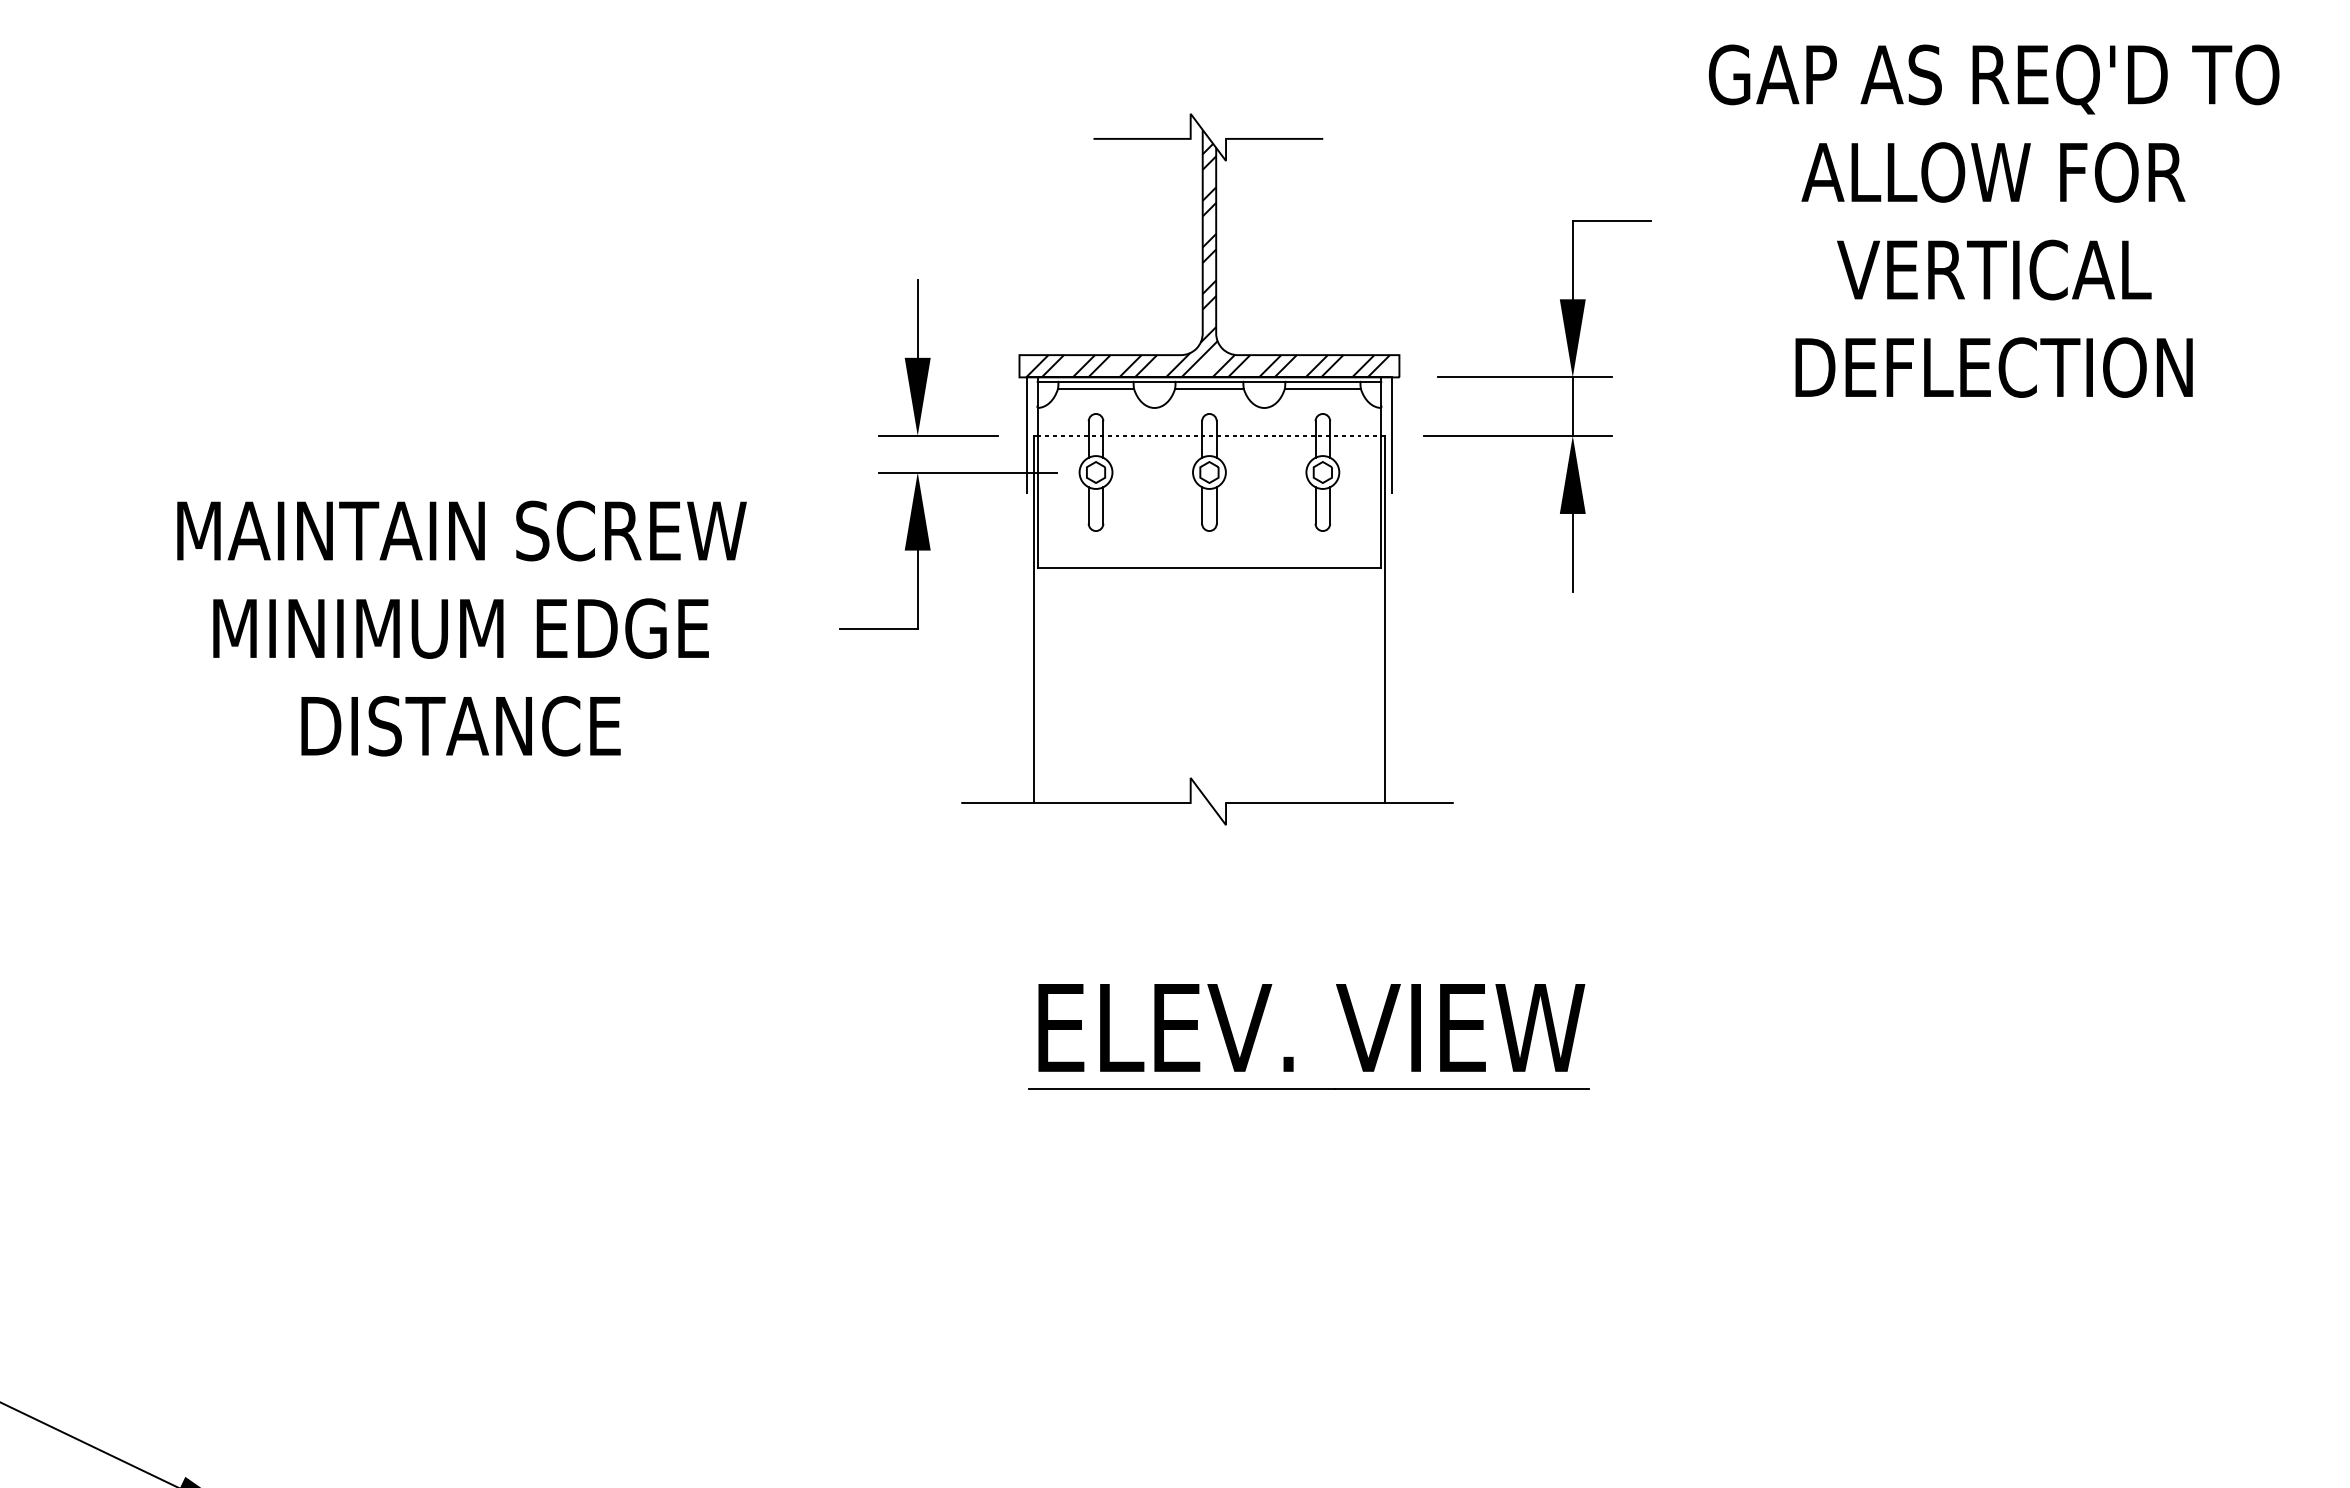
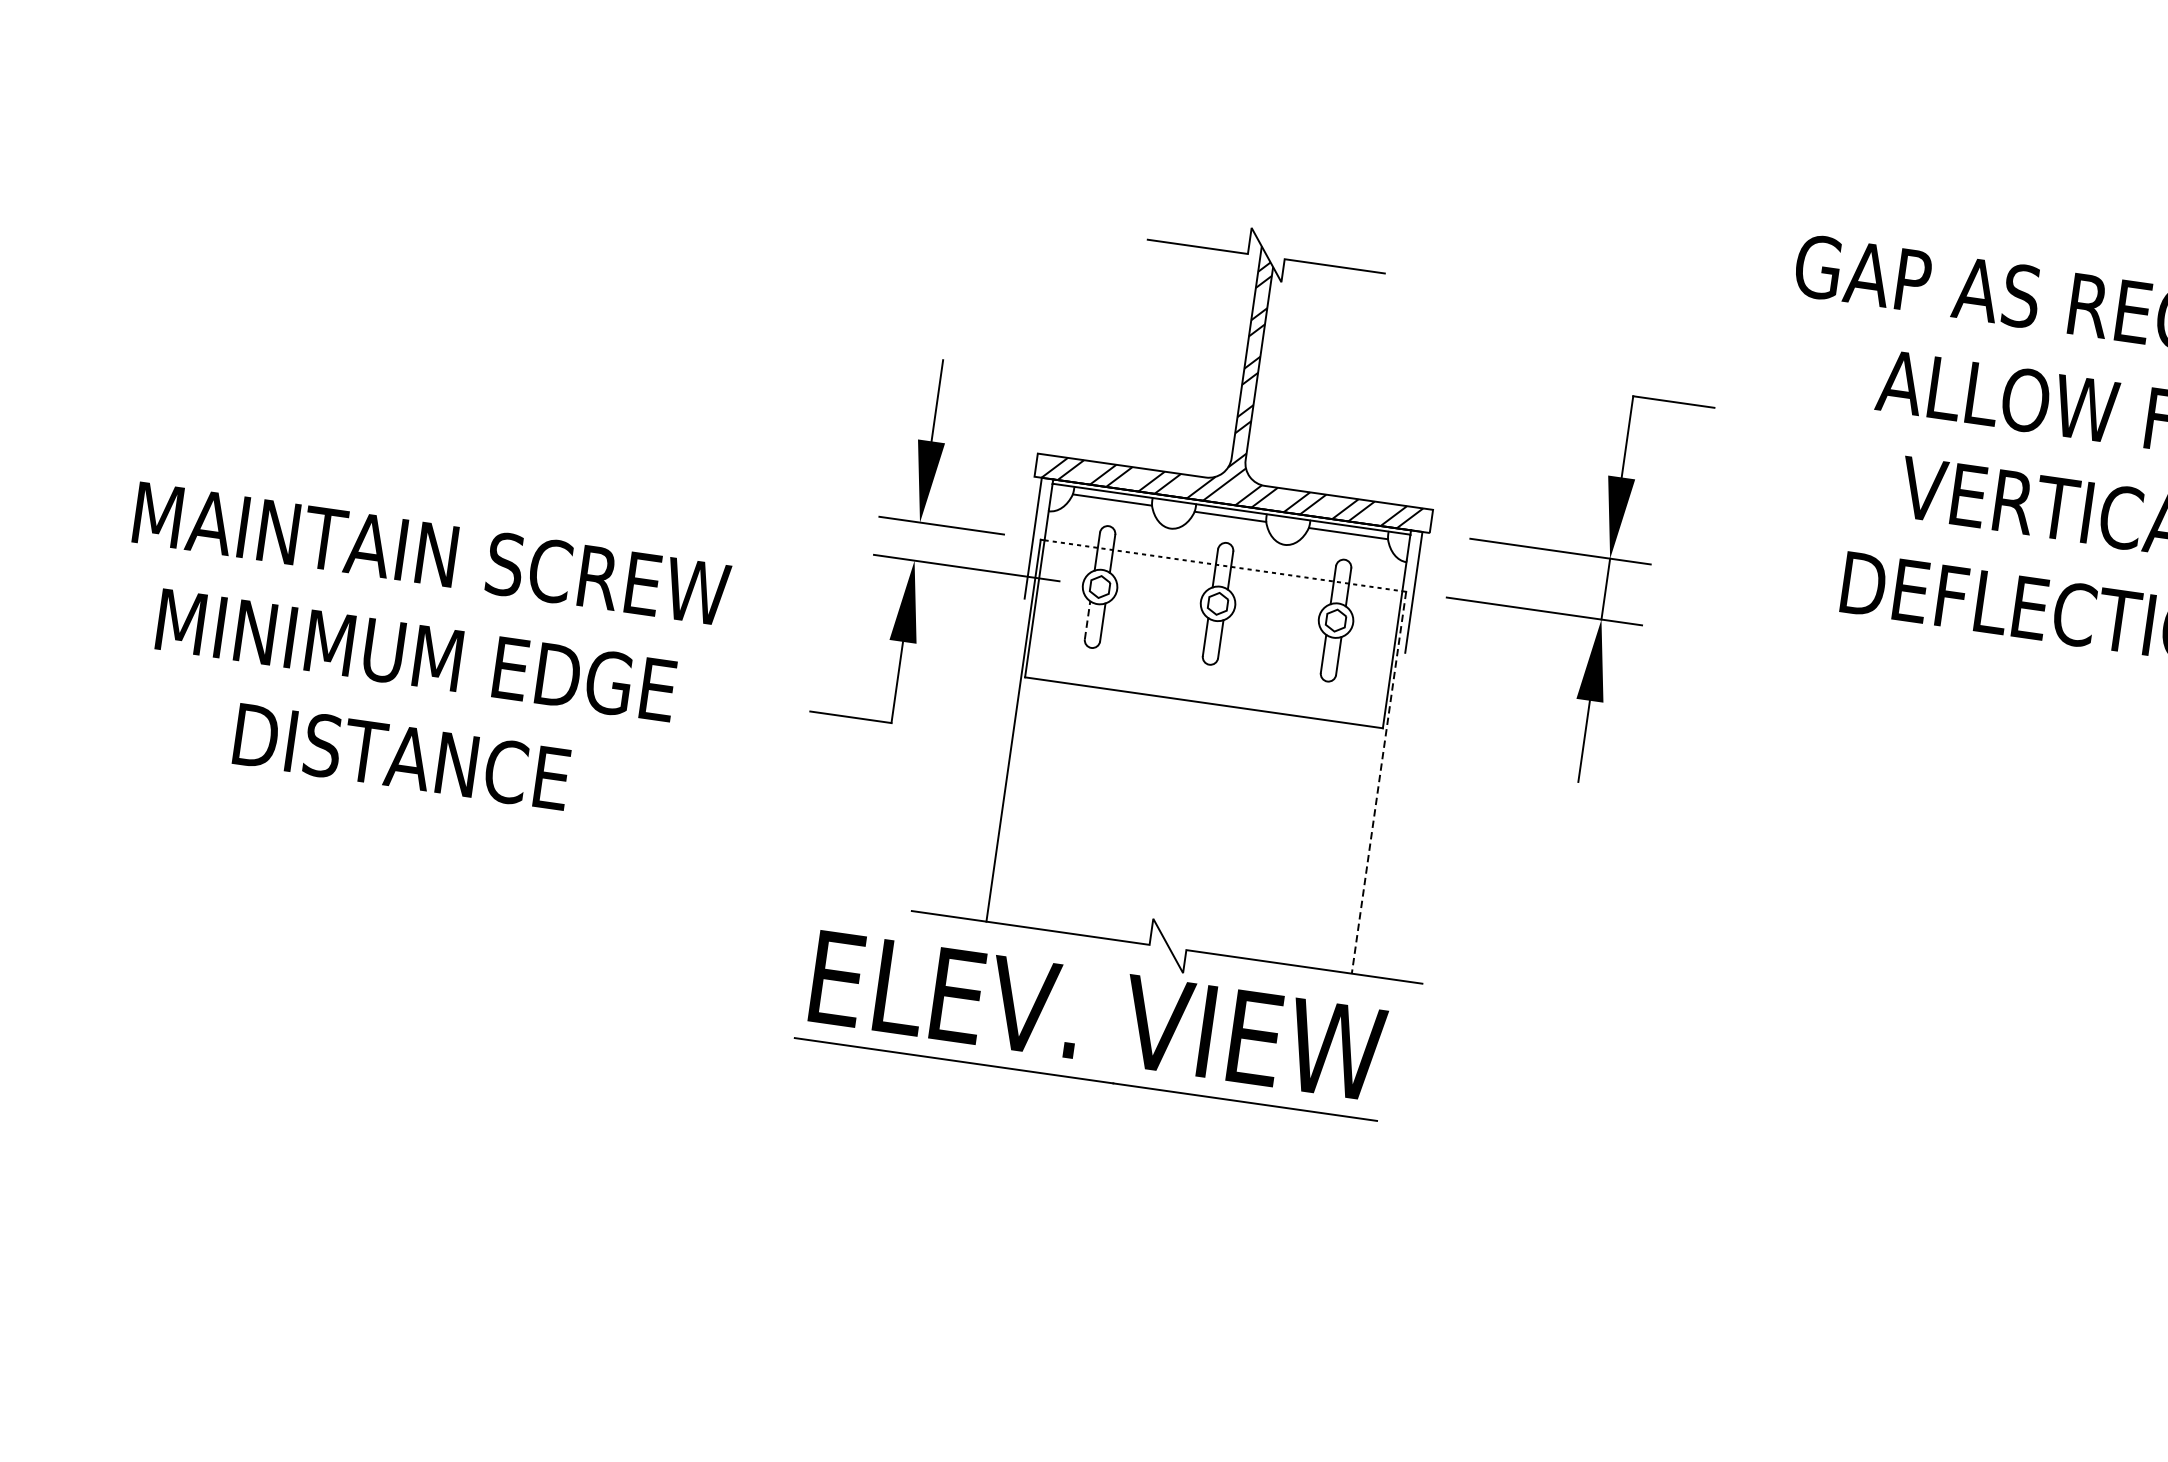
line: (1088, 505) -> (1087, 620), solid -> dashed
line: (1385, 619) -> (1379, 782), solid -> dashed
part: (1292, 1056) -> (1073, 1042), moved

